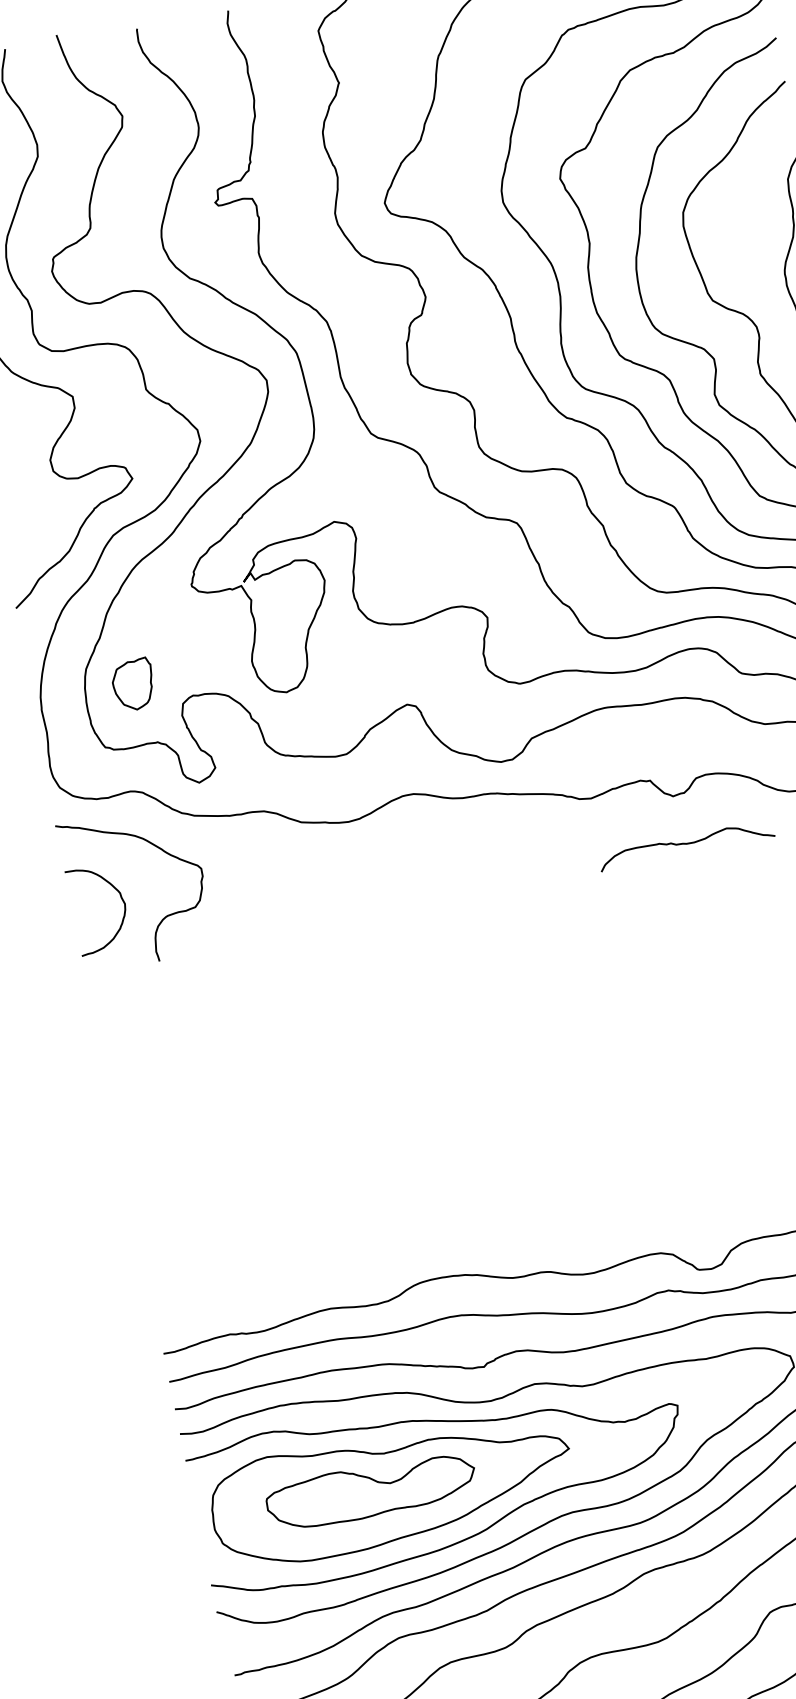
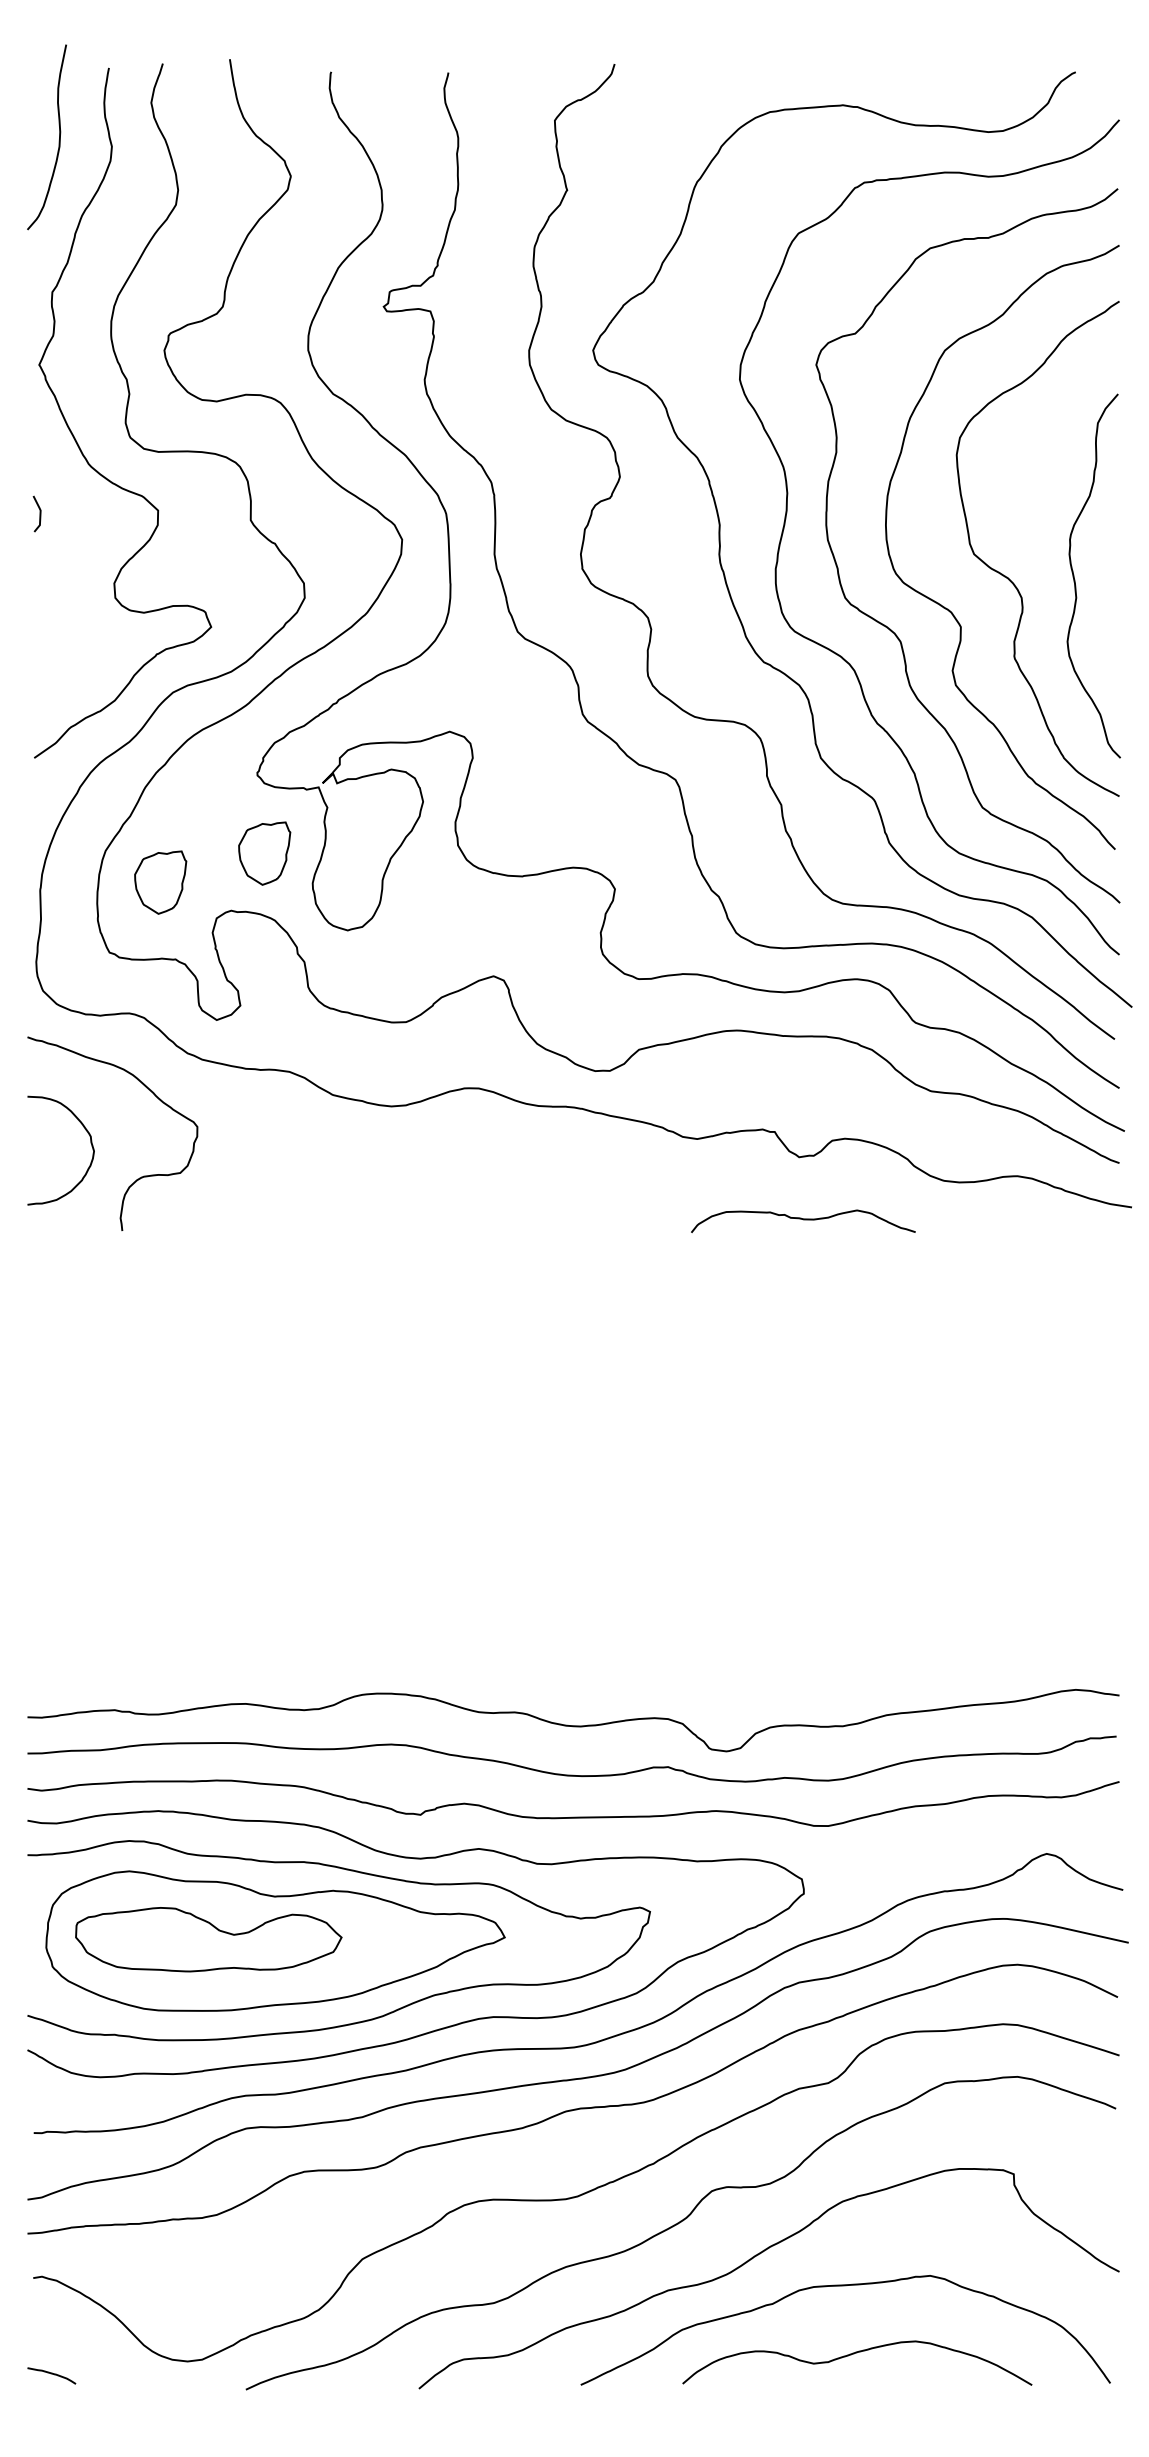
part: (209, 645) -> (264, 853), added
part: (371, 1490) -> (208, 1939), moved

